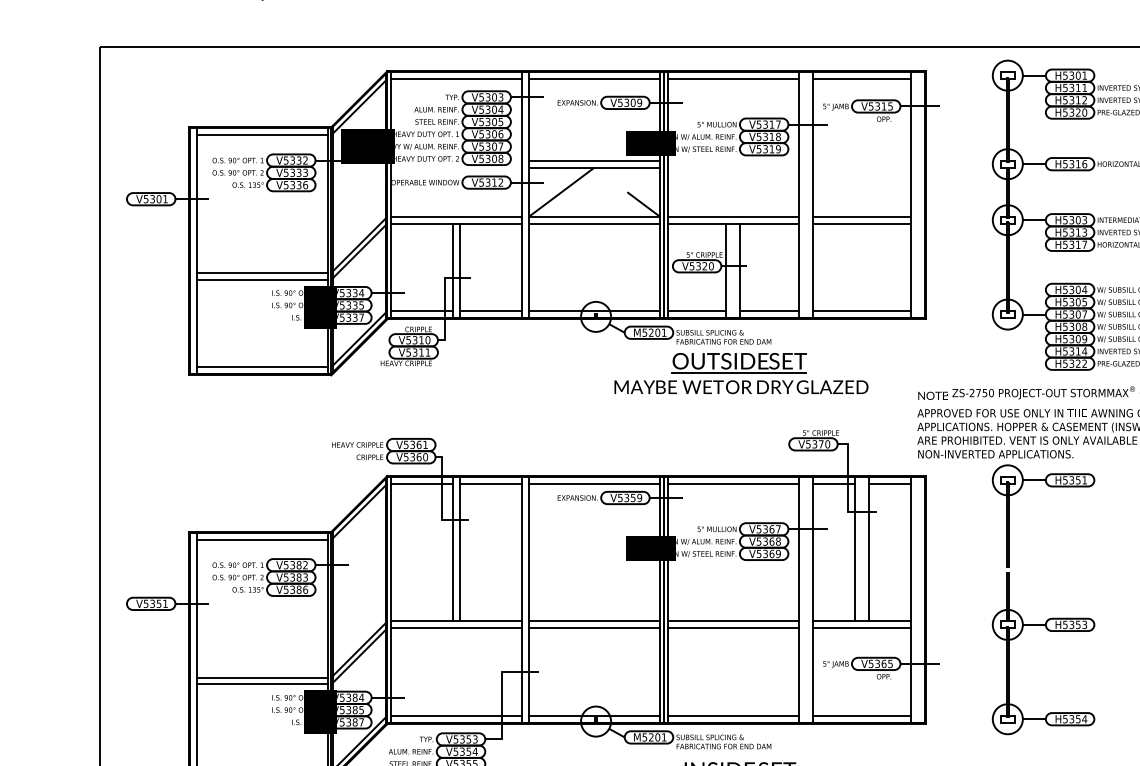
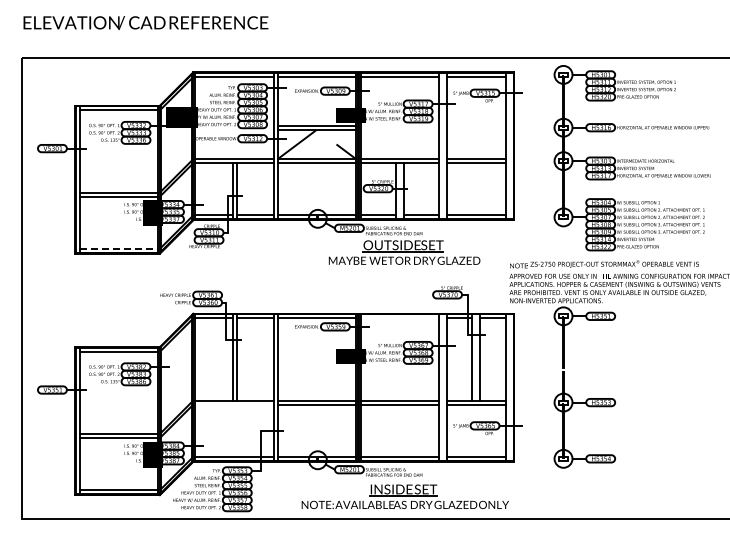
line: (263, 366) -> (119, 248), solid -> dashed
line: (732, 483) -> (399, 318), removed
line: (456, 628) -> (234, 404), removed

